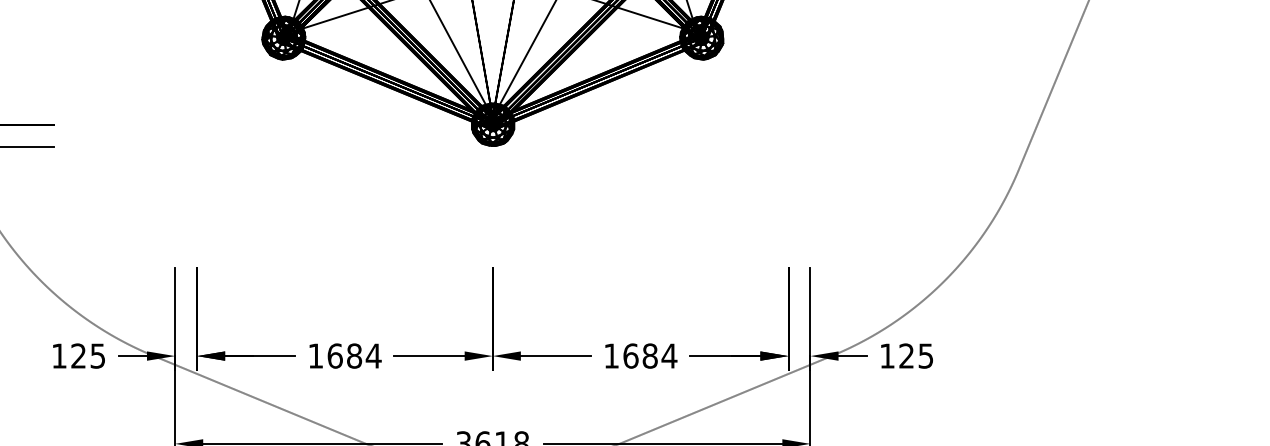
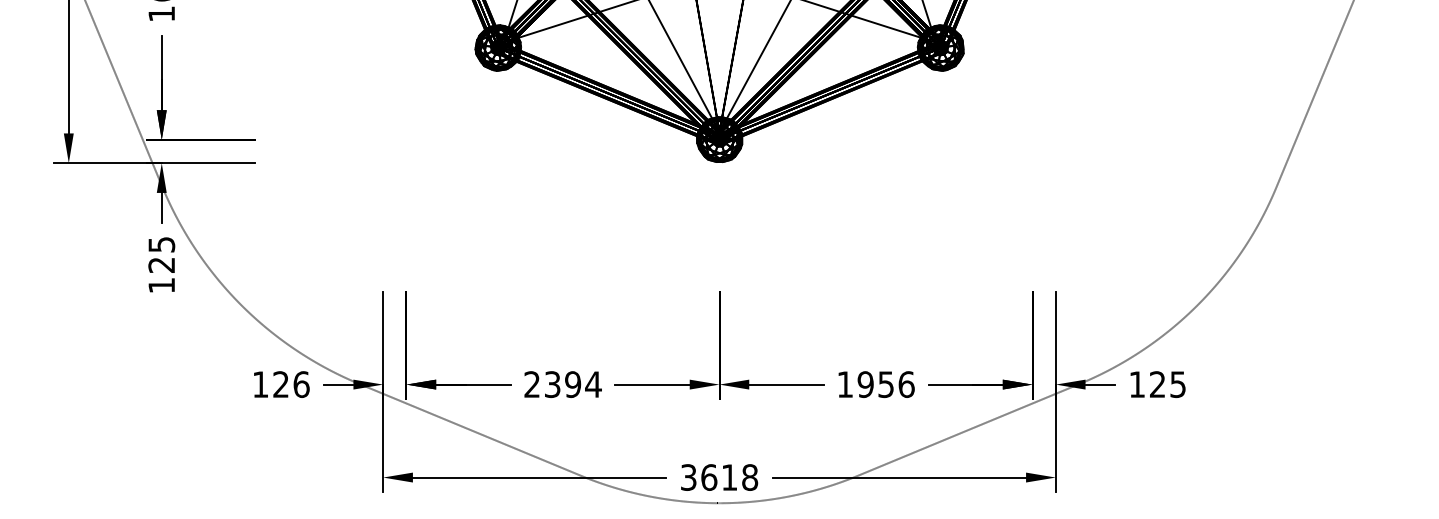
text: (97, 355) -> (301, 384), 125 -> 126
text: (335, 355) -> (552, 384), 1684 -> 2394
text: (650, 355) -> (886, 384), 1684 -> 1956

